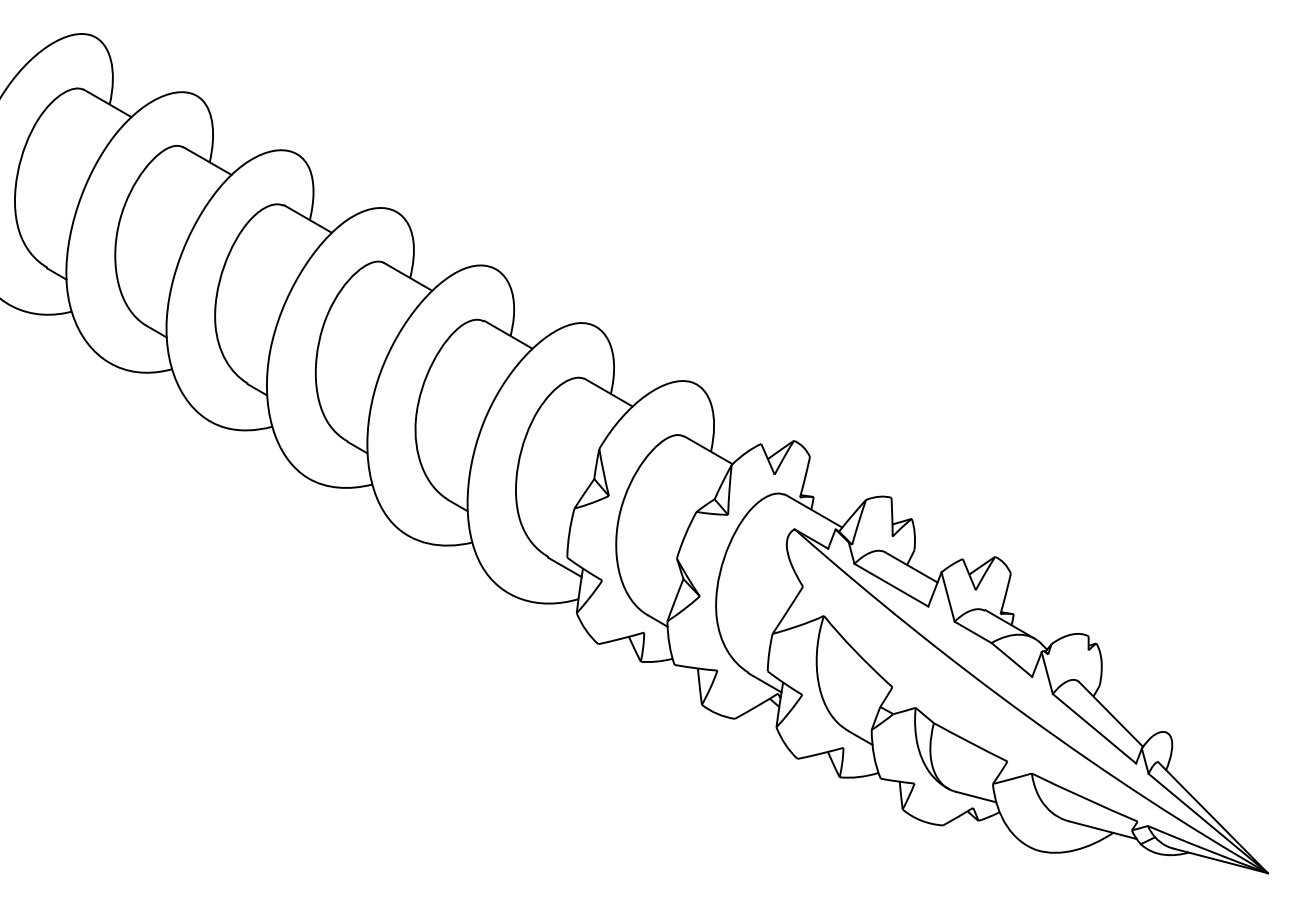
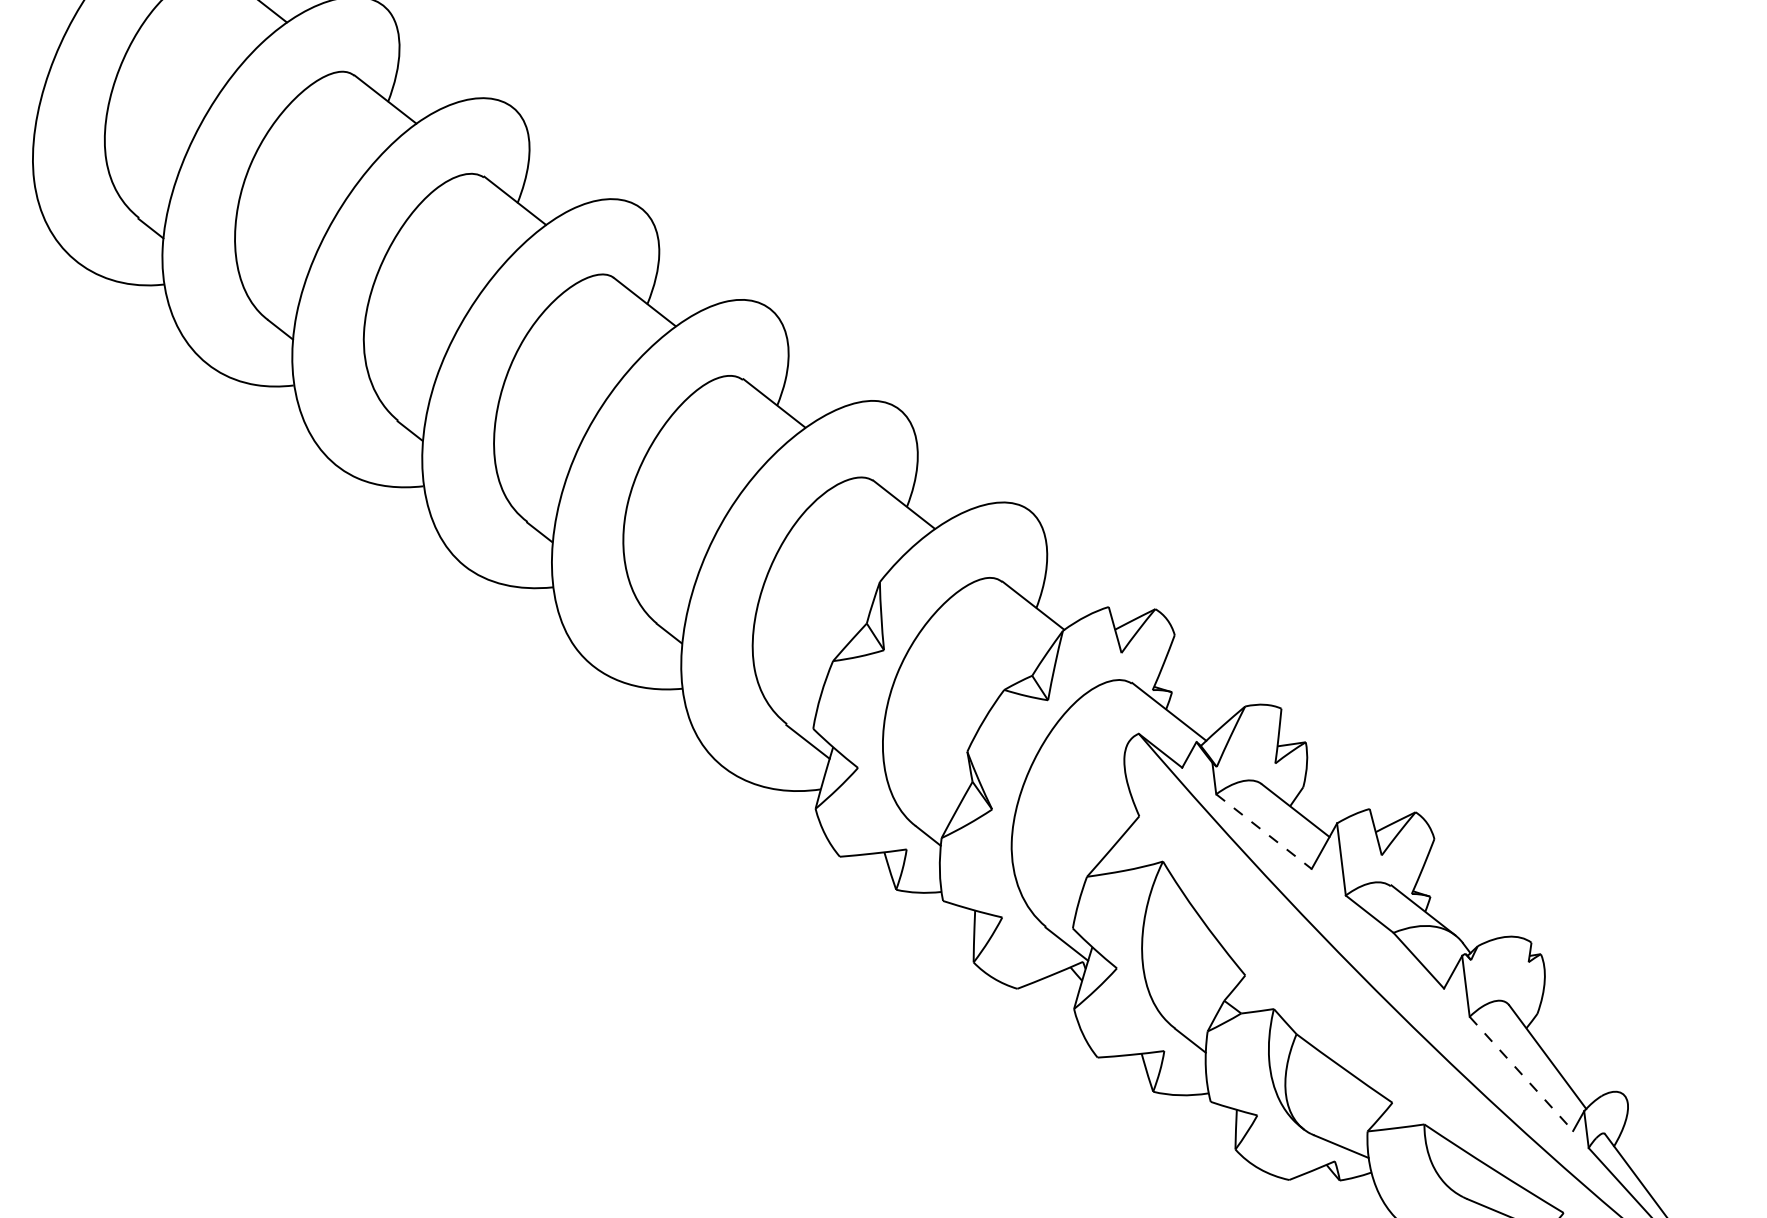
line: (891, 585) -> (1264, 832), solid -> dashed
line: (1094, 729) -> (1521, 1074), solid -> dashed

